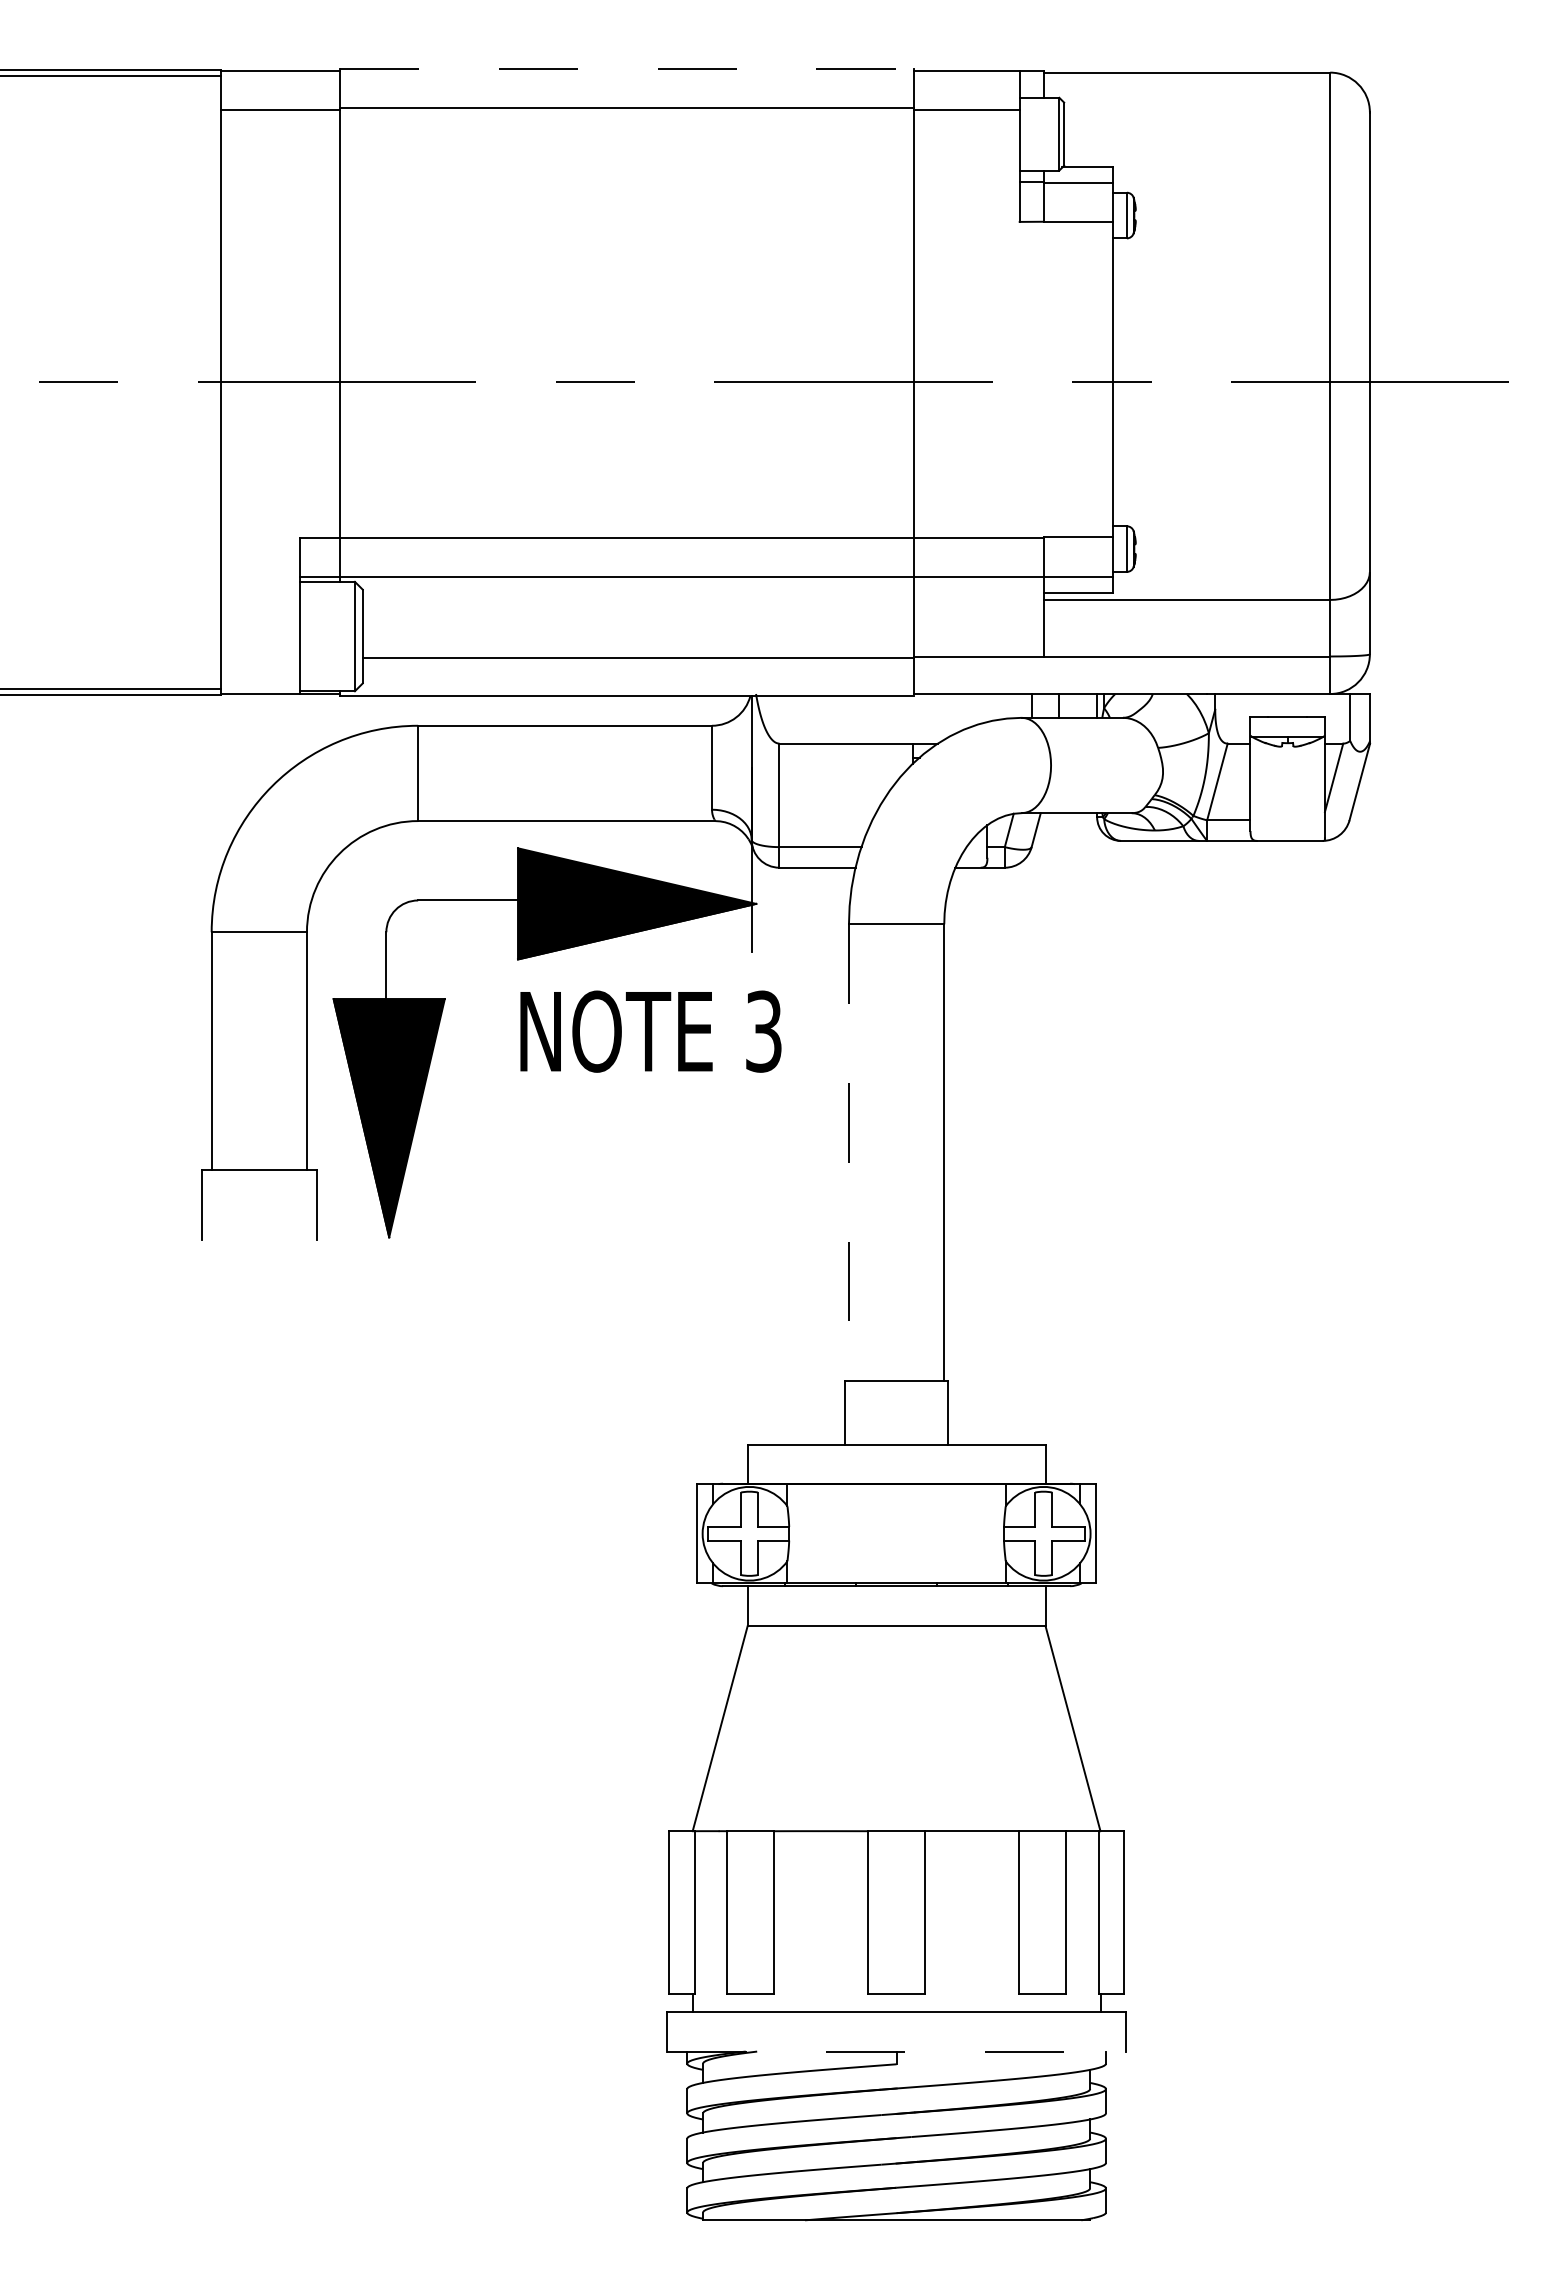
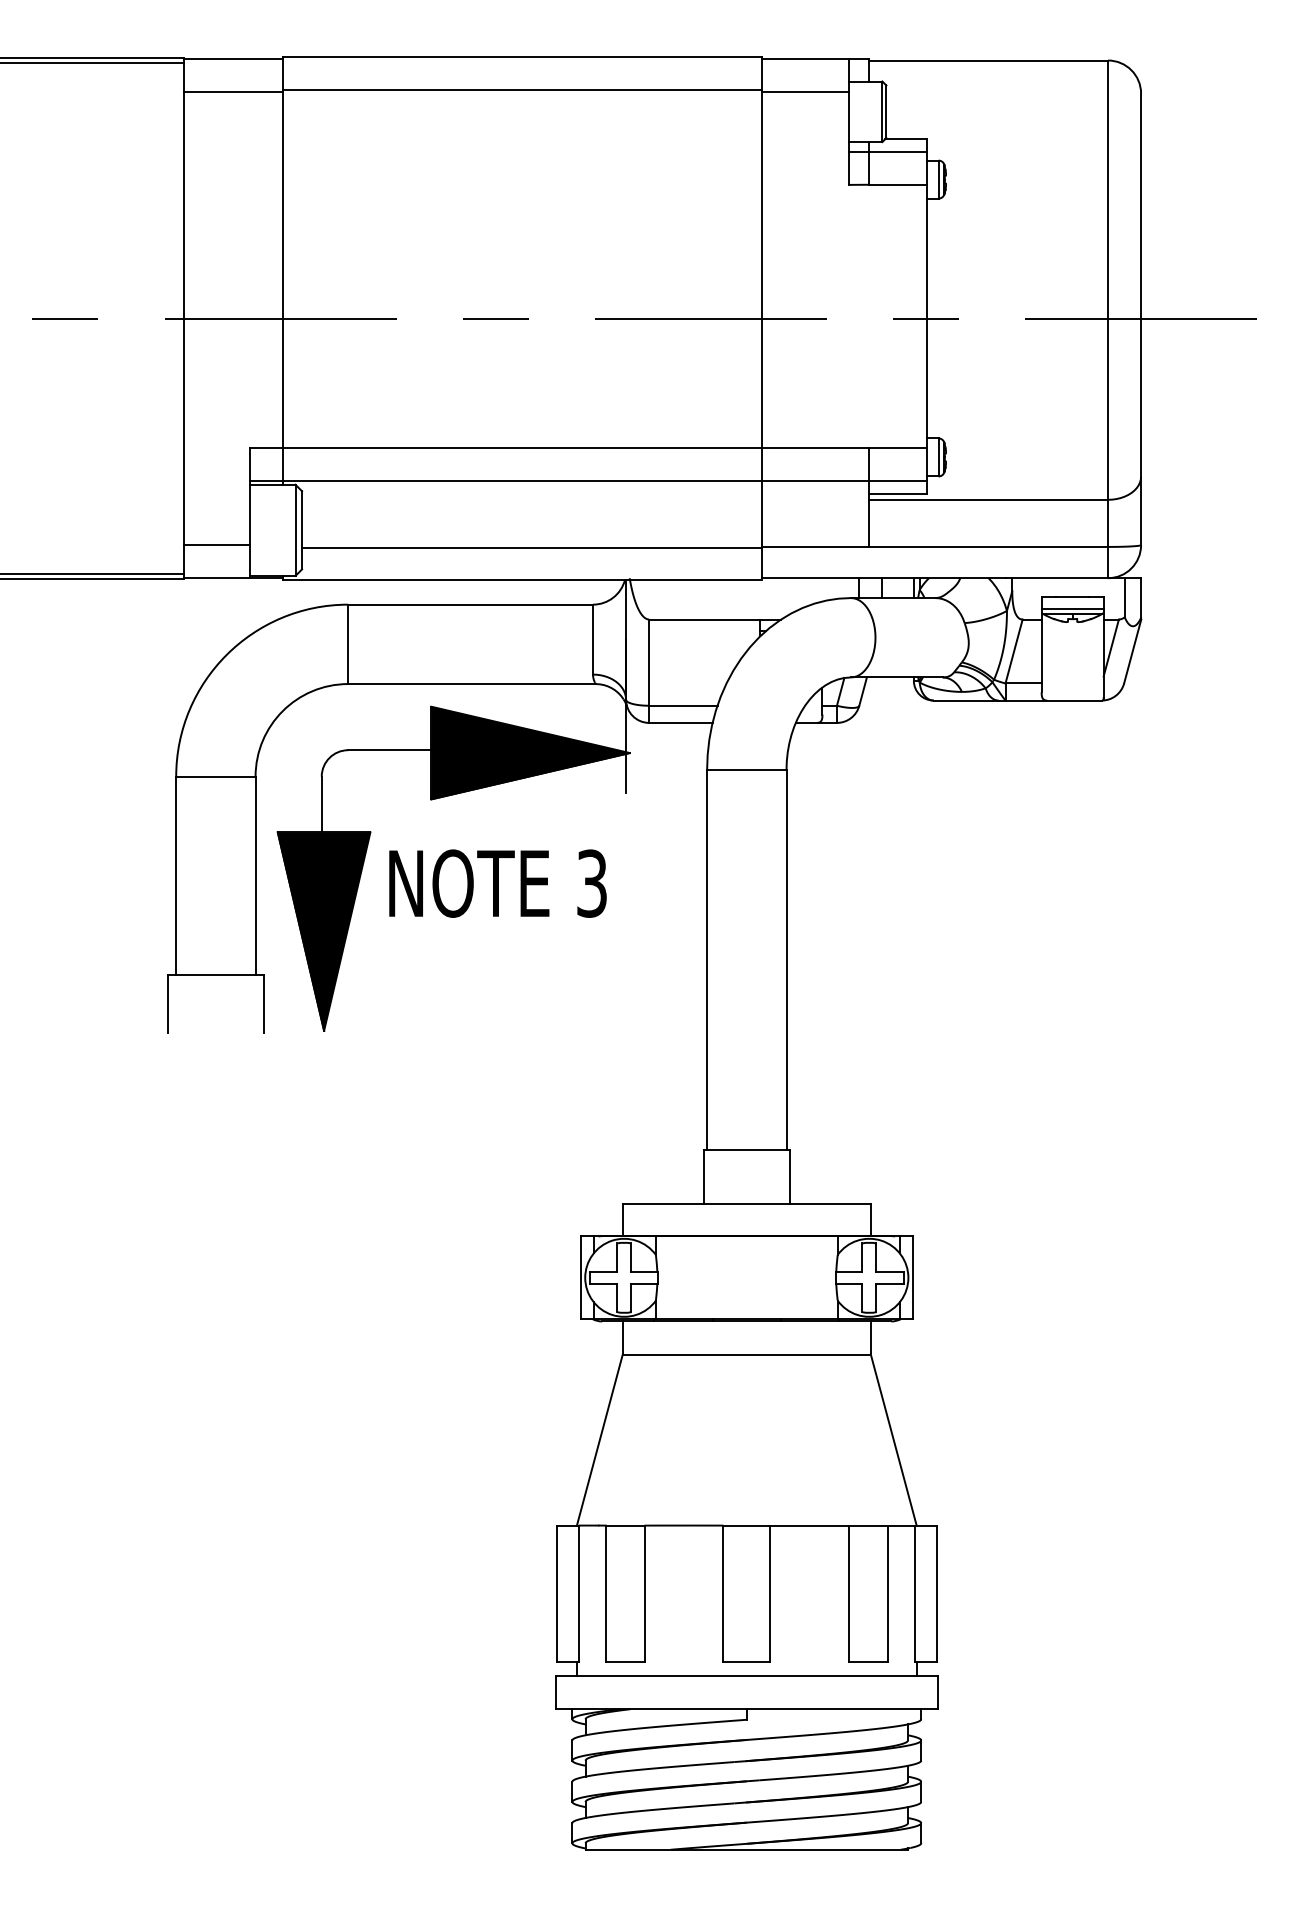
line: (627, 68) -> (522, 57), dashed -> solid
line: (260, 654) -> (216, 545), added
line: (1287, 730) -> (1072, 608), added
text: (650, 1031) -> (497, 883), moved
line: (848, 1153) -> (706, 960), dashed -> solid
line: (897, 2051) -> (747, 1709), dashed -> solid

